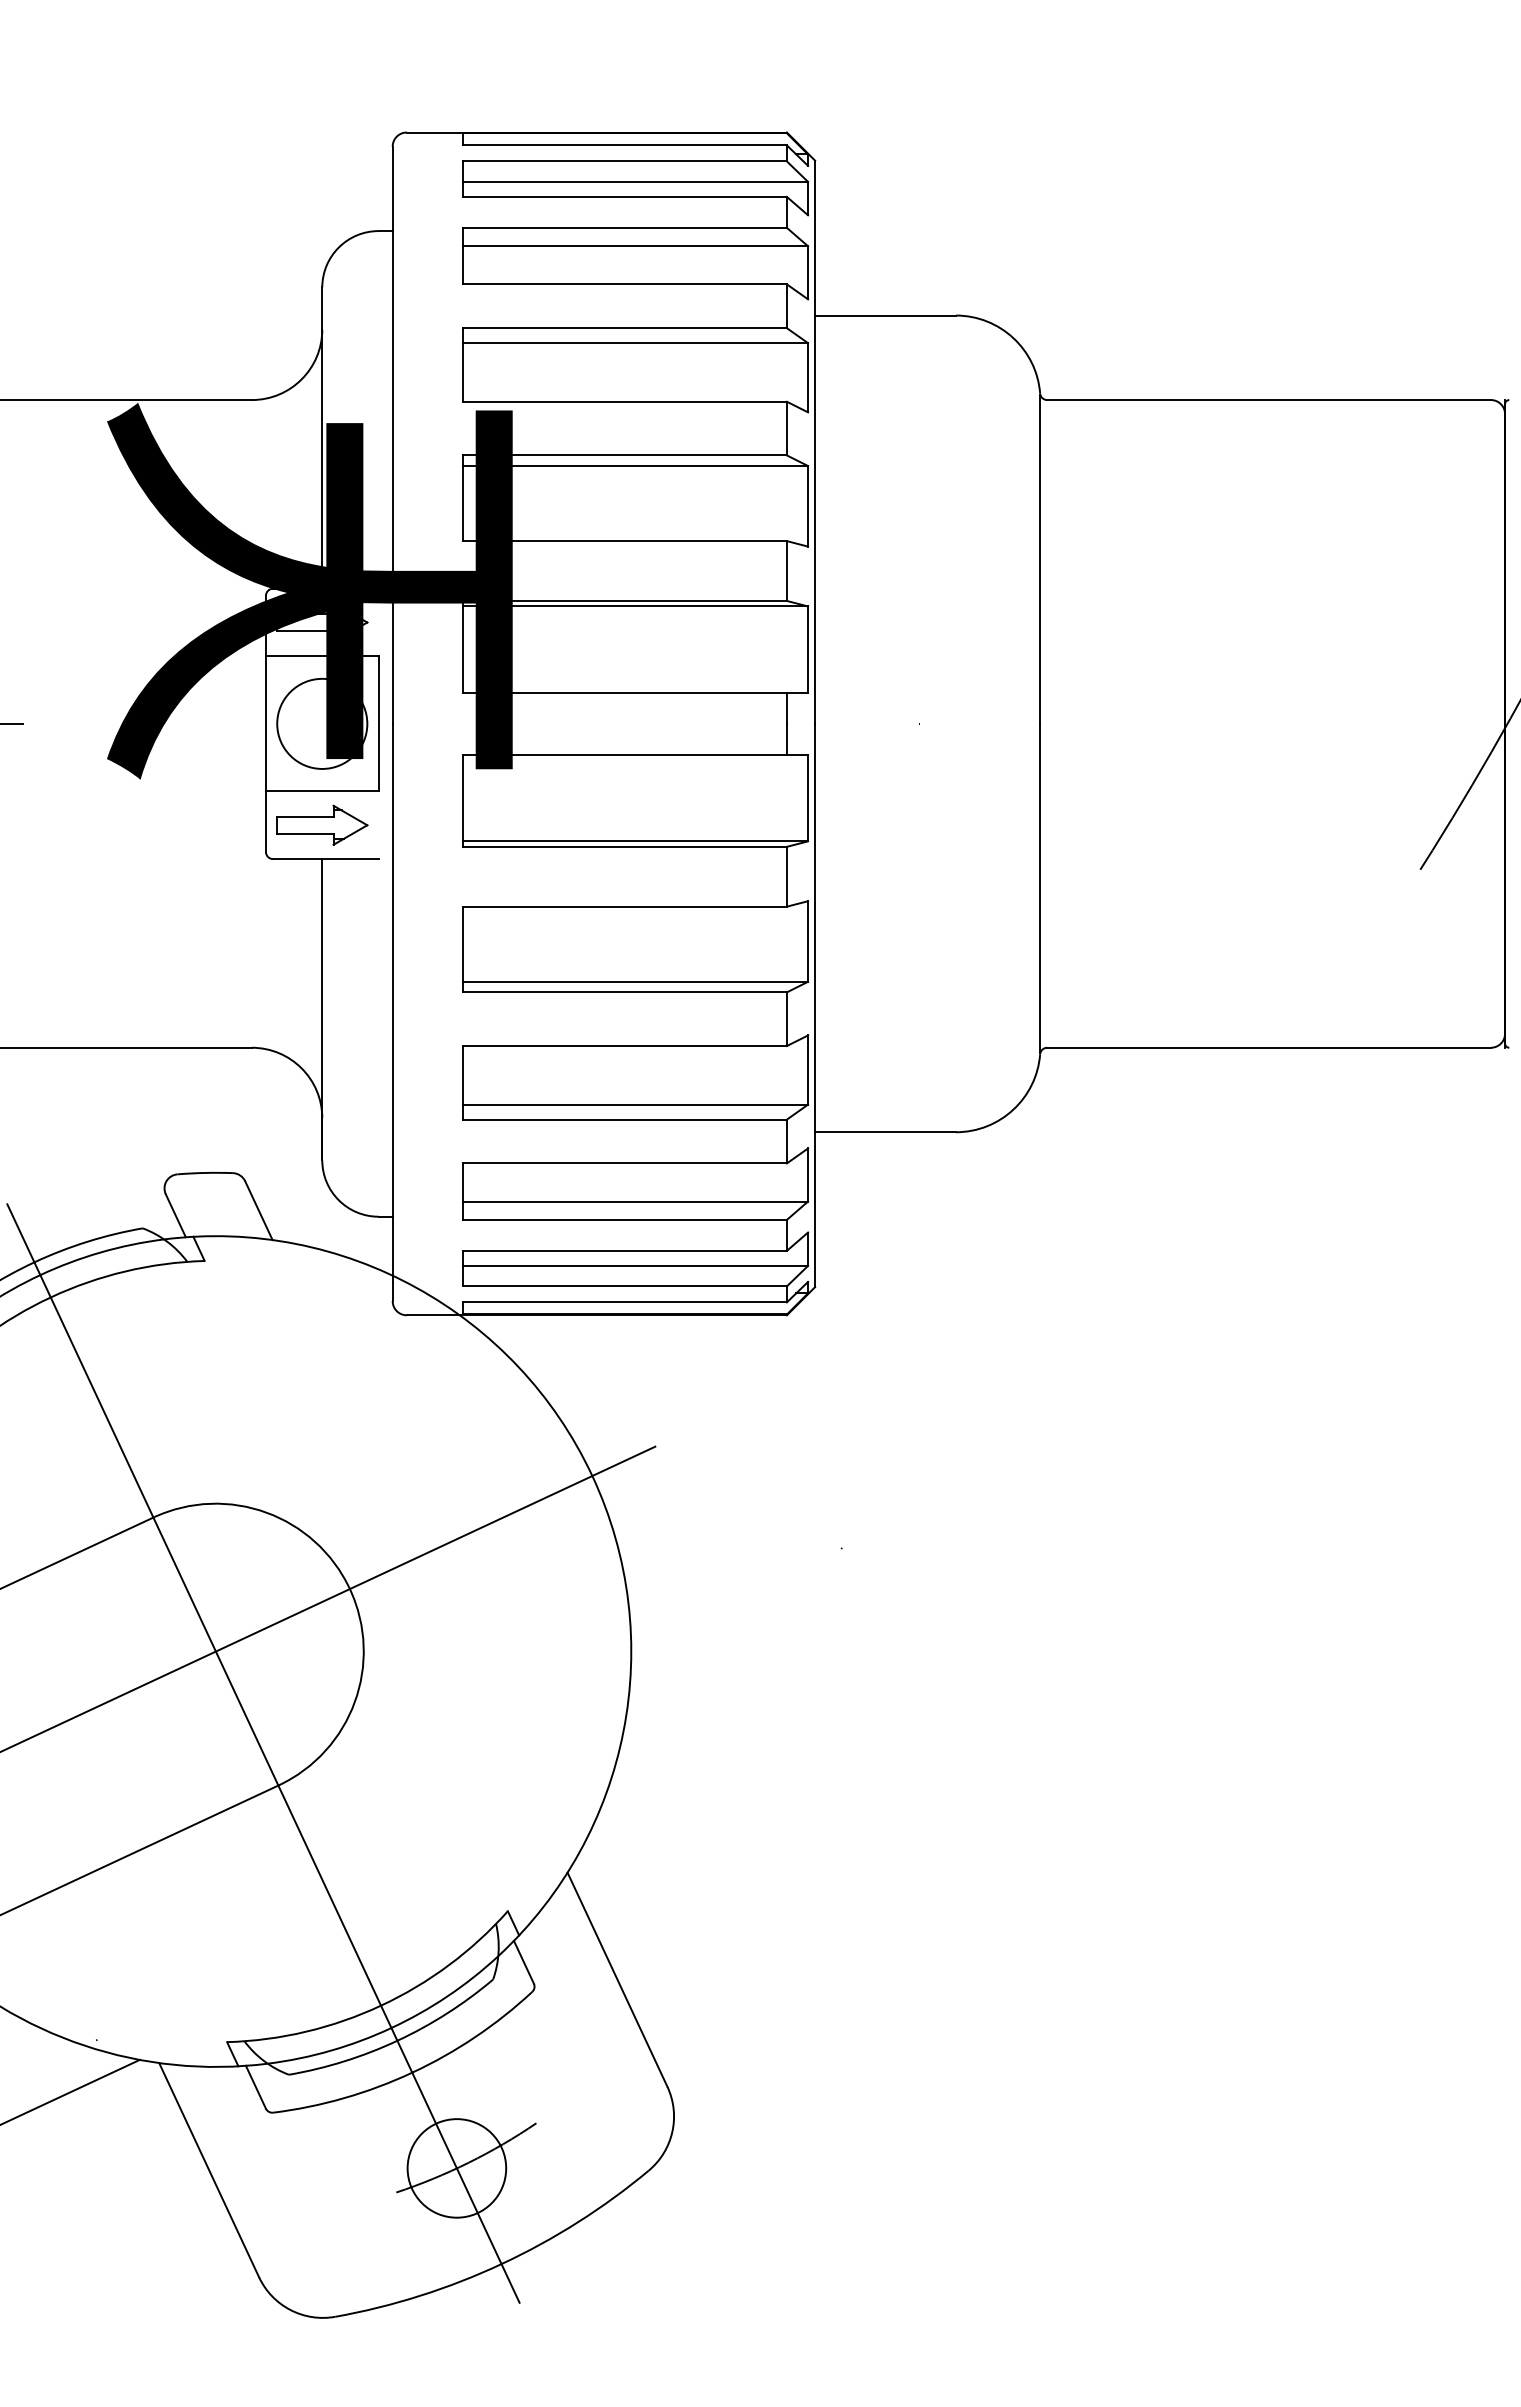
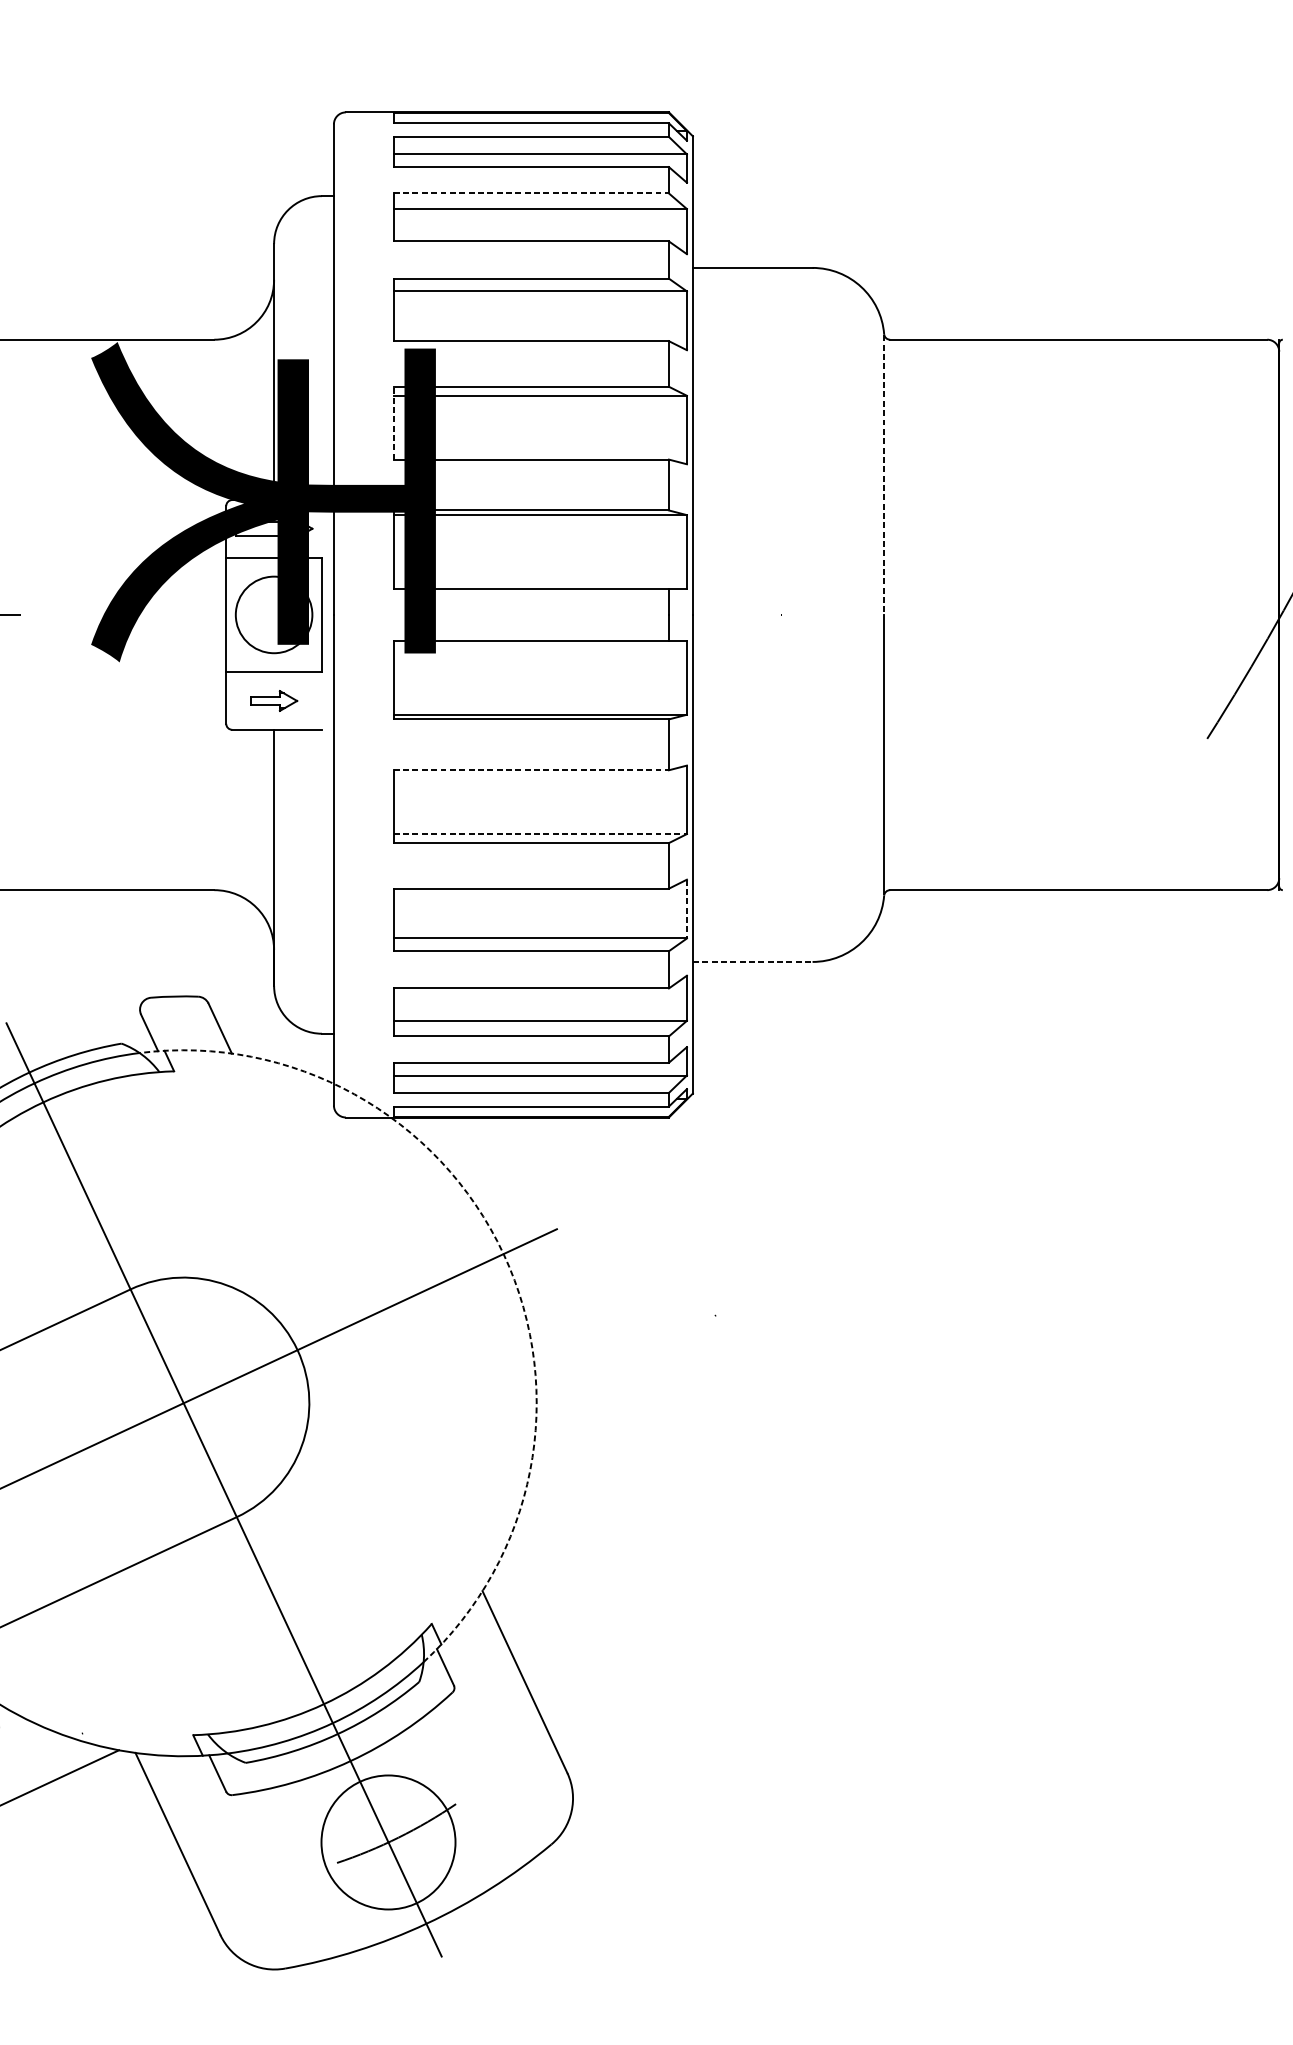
line: (625, 227) -> (531, 193), solid -> dashed
line: (463, 498) -> (394, 423), solid -> dashed
line: (1040, 559) -> (884, 475), solid -> dashed
part: (322, 824) -> (274, 700), size x0.6
line: (625, 906) -> (531, 770), solid -> dashed
line: (636, 981) -> (541, 833), solid -> dashed
line: (808, 1070) -> (687, 909), solid -> dashed
line: (886, 1132) -> (753, 962), solid -> dashed
arc: (592, 1476) -> (503, 1254), solid -> dashed
circle: (456, 2168) -> (388, 1842), size x1.6

